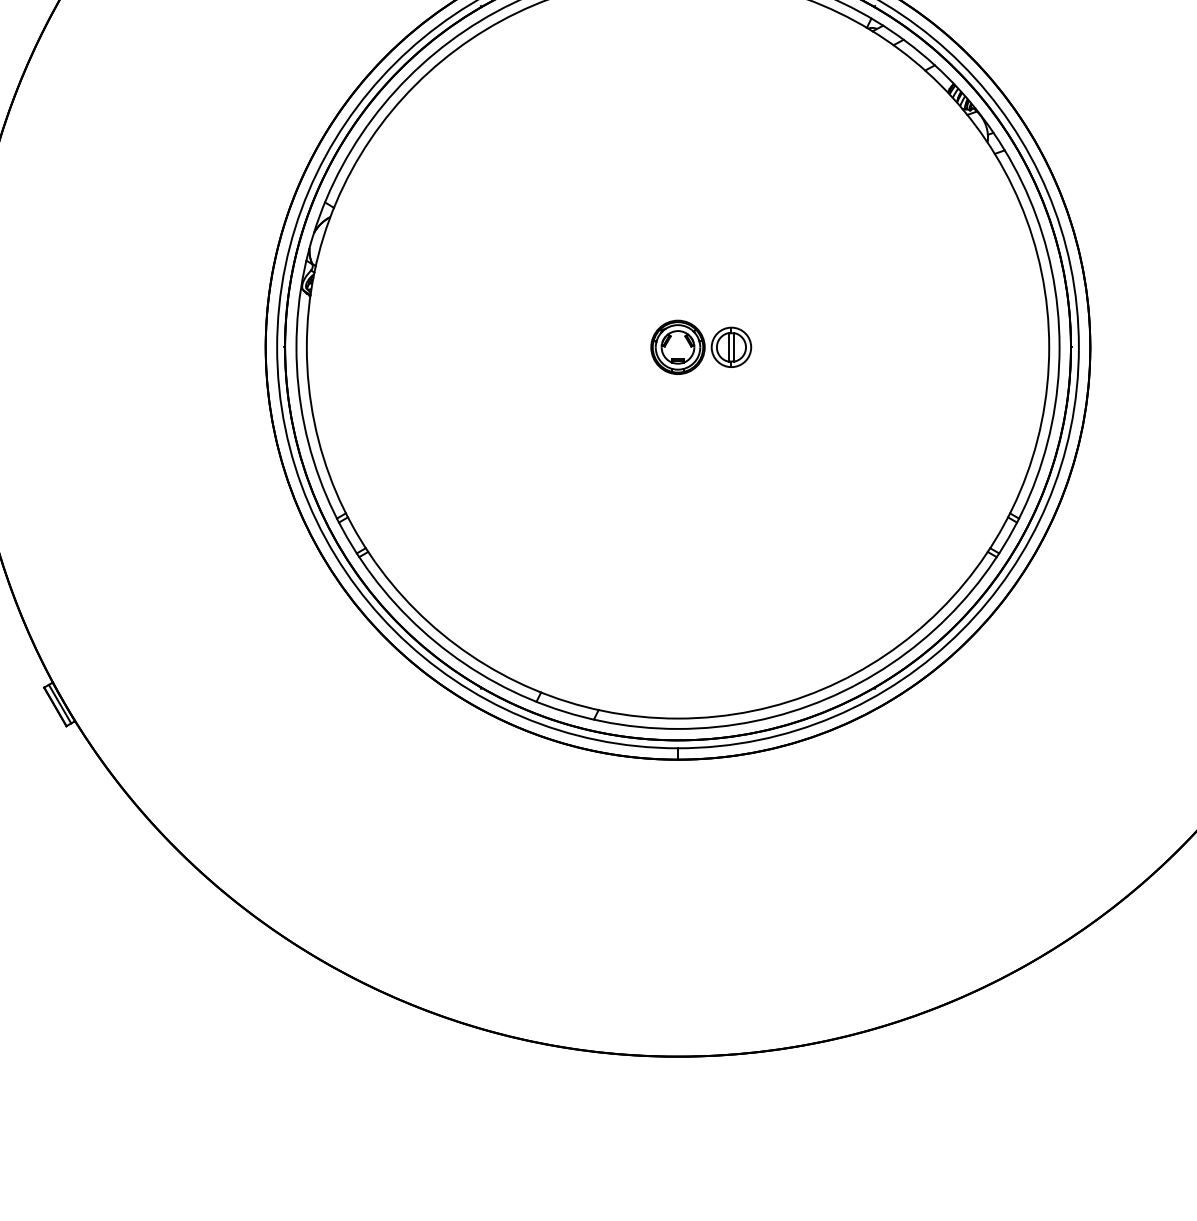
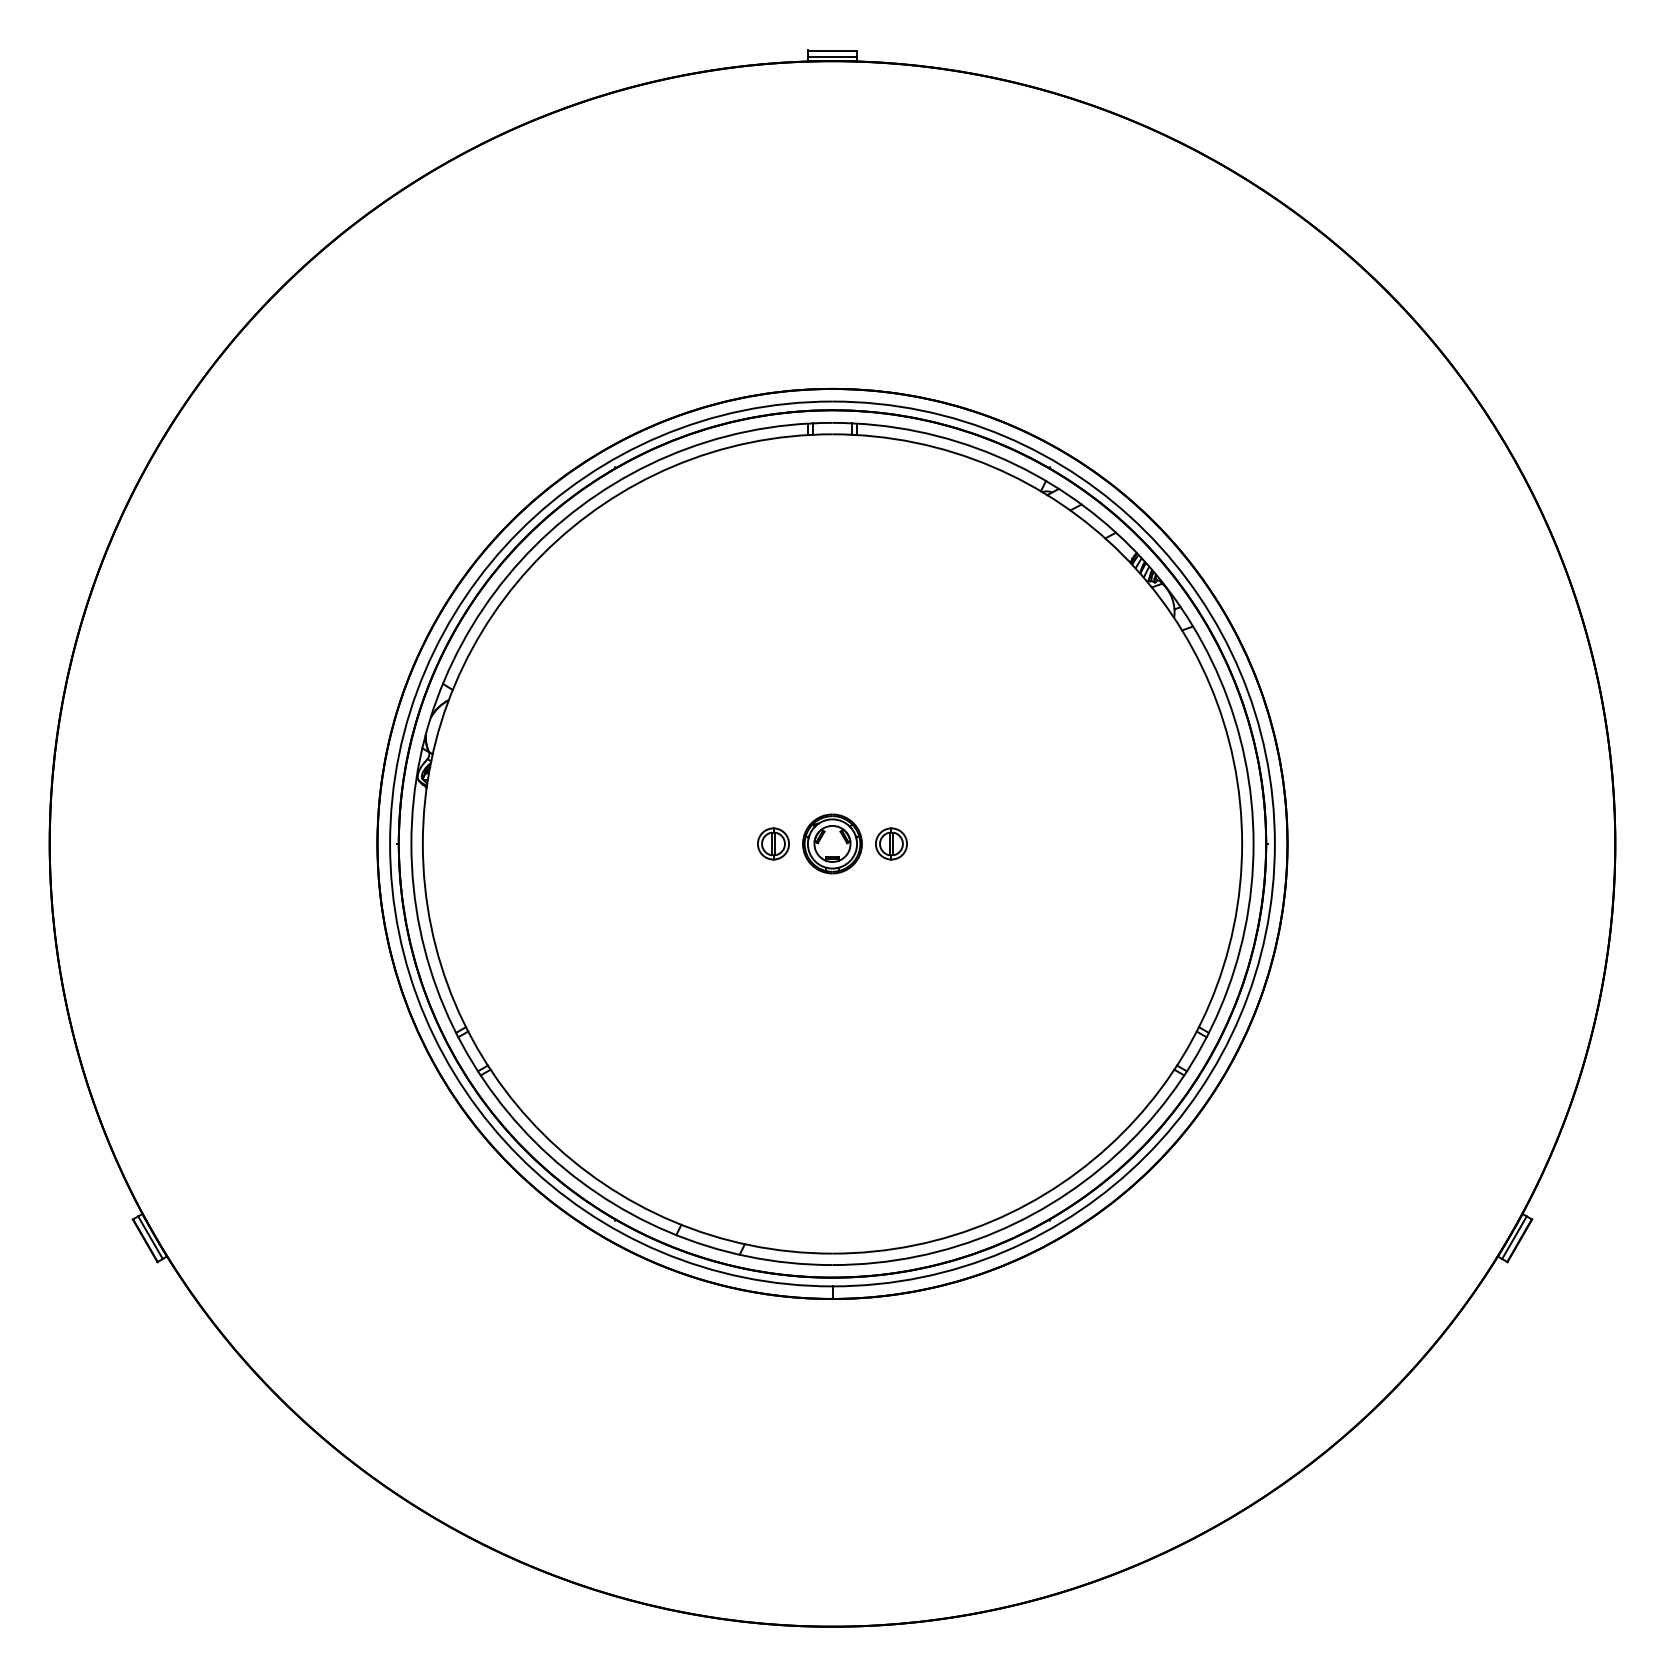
part: (624, 346) -> (773, 843), added
part: (731, 346) -> (891, 843), size x0.71

